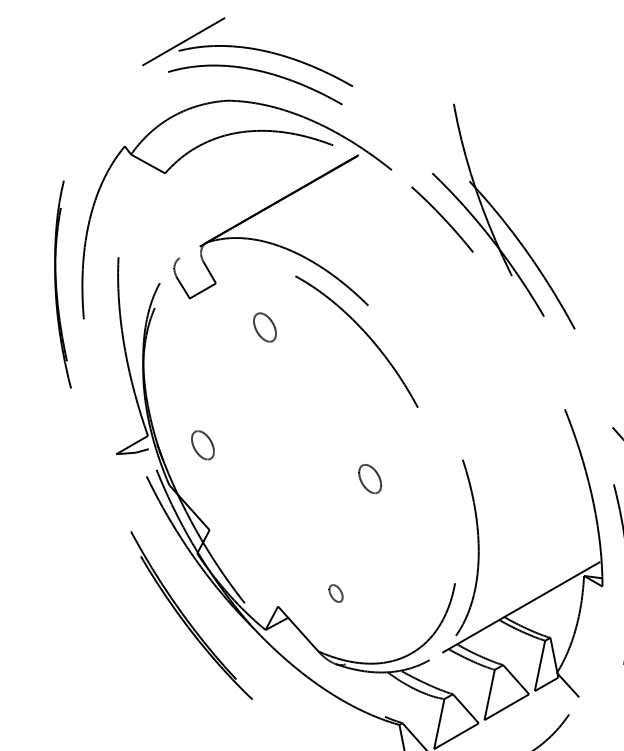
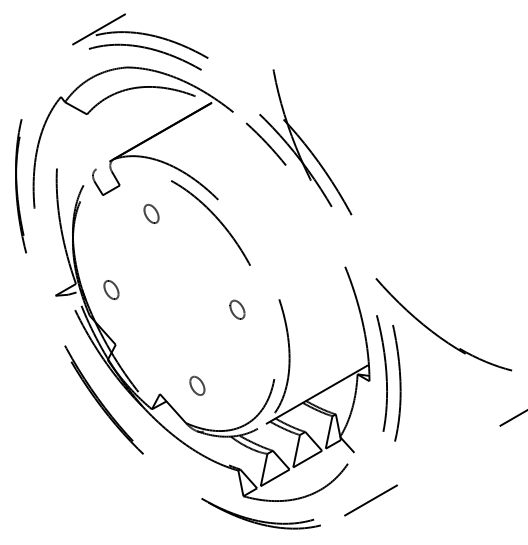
part: (370, 478) -> (237, 309), moved
part: (336, 593) -> (197, 385), size x1.67

